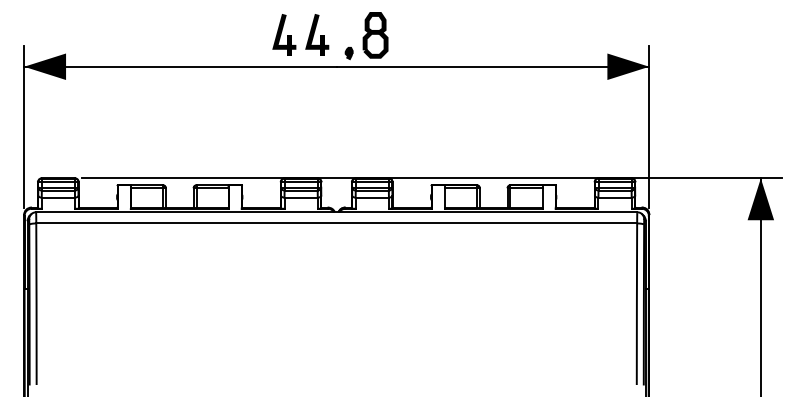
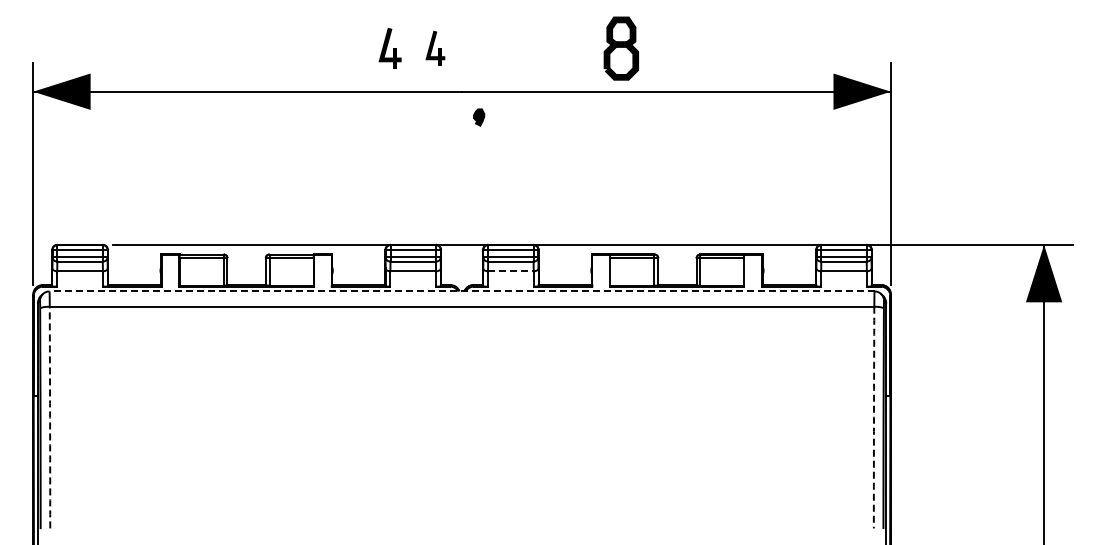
part: (283, 34) -> (389, 47), size x0.7
part: (317, 34) -> (435, 47), size x0.6
part: (374, 35) -> (620, 48), moved
part: (349, 53) -> (479, 117), moved
line: (372, 197) -> (510, 271), solid -> dashed
line: (337, 212) -> (462, 291), solid -> dashed
arc: (36, 304) -> (50, 417), solid -> dashed
arc: (636, 304) -> (873, 417), solid -> dashed

